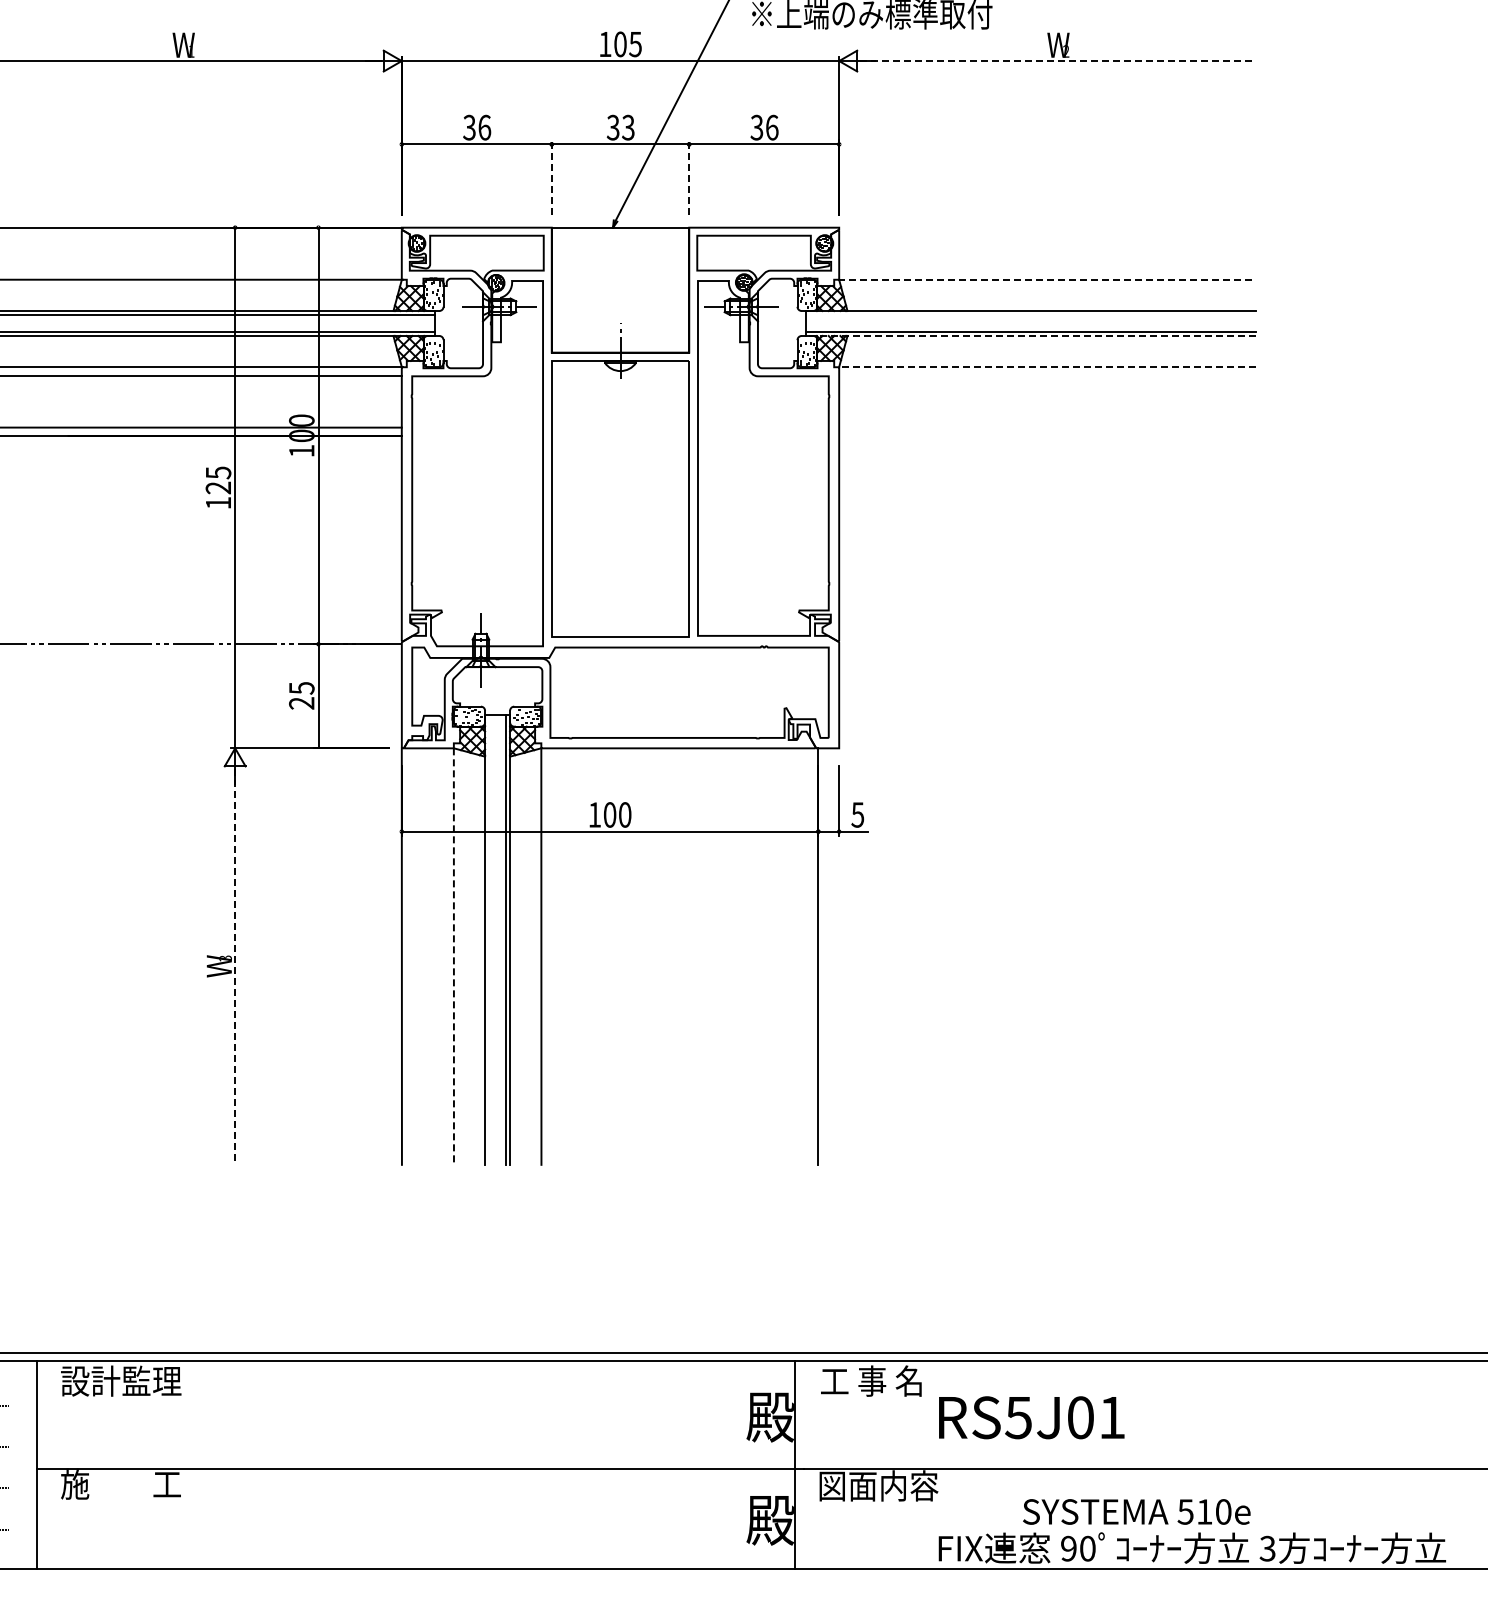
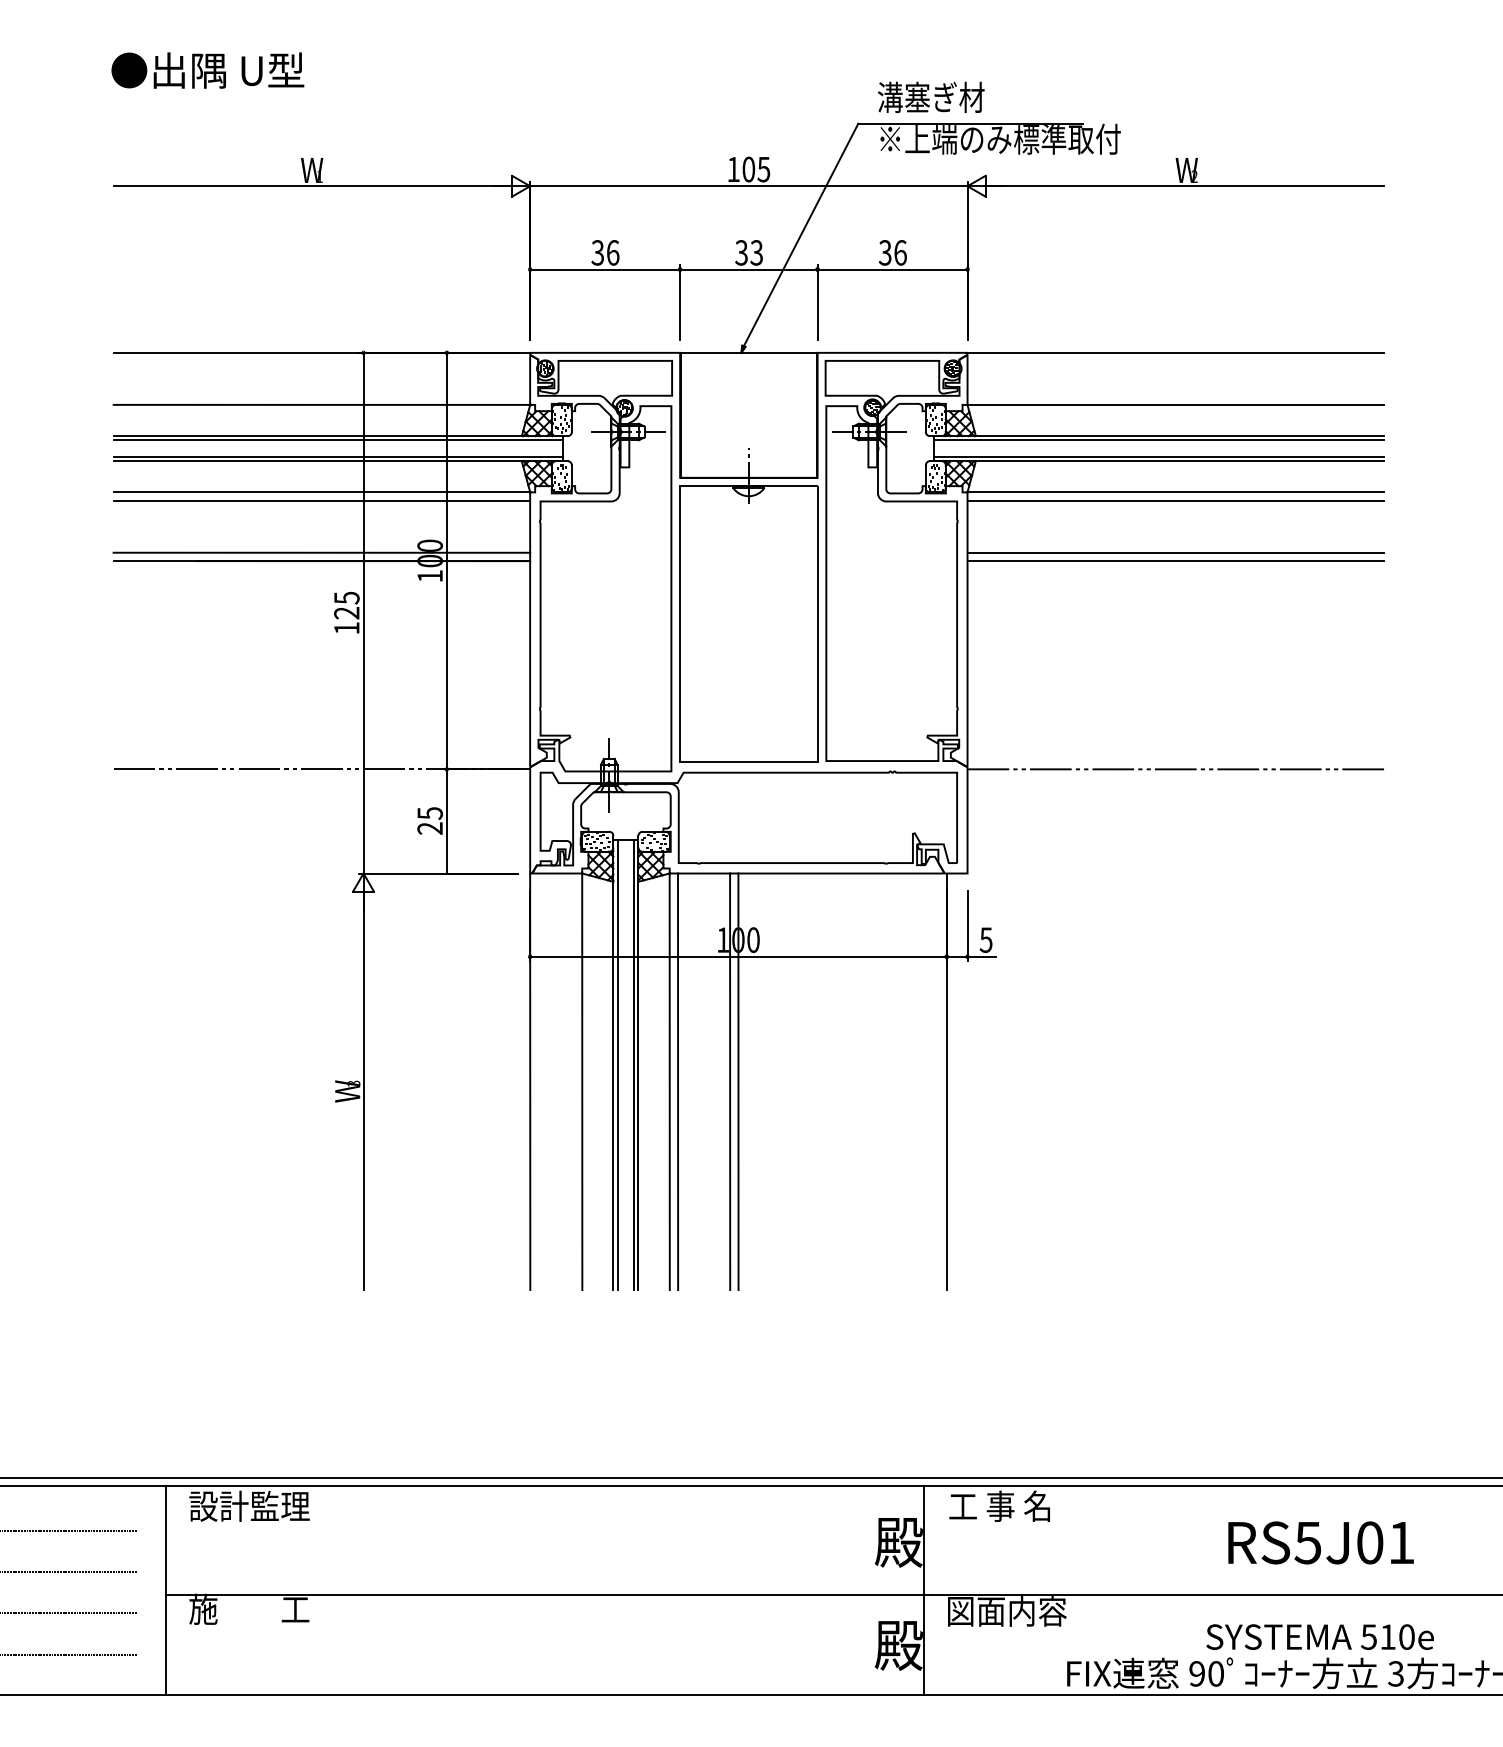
line: (1058, 61) -> (1186, 186), dashed -> solid
line: (552, 177) -> (680, 302), dashed -> solid
line: (689, 177) -> (817, 302), dashed -> solid
line: (1047, 227) -> (1175, 352), added
line: (1047, 279) -> (1175, 404), dashed -> solid
line: (1031, 315) -> (1159, 440), added
line: (1031, 336) -> (1159, 461), dashed -> solid
line: (1047, 367) -> (1175, 492), dashed -> solid
line: (1047, 375) -> (1175, 500), added
line: (1047, 427) -> (1175, 552), added
line: (1047, 436) -> (1175, 561), added
line: (1047, 644) -> (1175, 769), added
line: (489, 940) -> (617, 1065), added
line: (550, 956) -> (678, 1081), added
line: (602, 956) -> (730, 1081), added
line: (610, 956) -> (738, 1081), added
line: (454, 957) -> (582, 1082), dashed -> solid
line: (235, 967) -> (363, 1092), dashed -> solid
text: (1031, 1417) -> (1320, 1542), moved
text: (1136, 1511) -> (1319, 1636), moved

